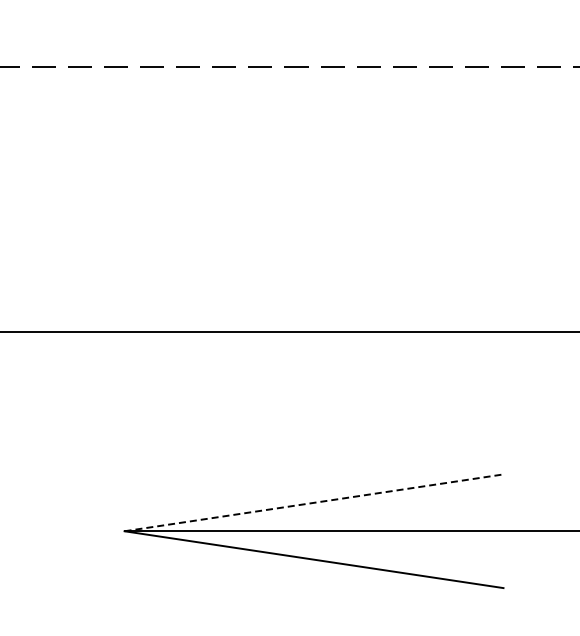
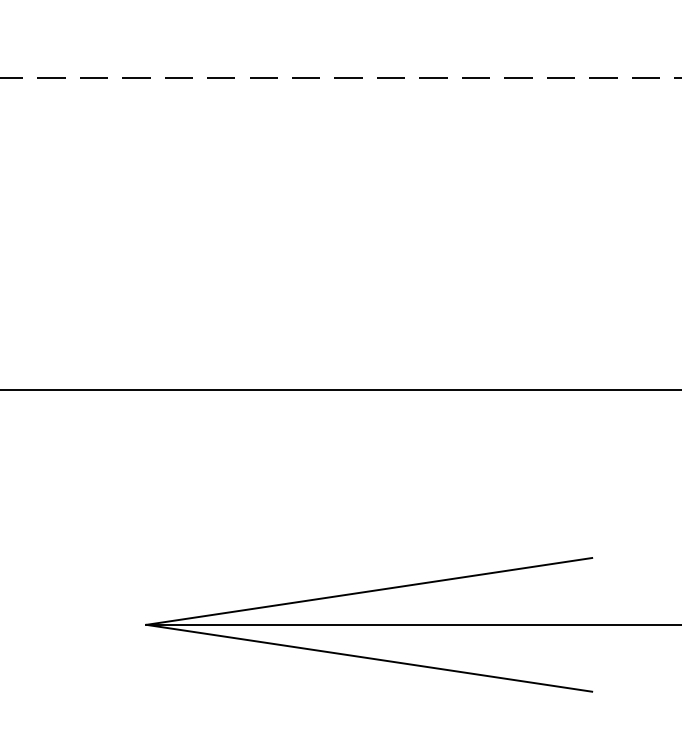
line: (314, 502) -> (369, 591), dashed -> solid

